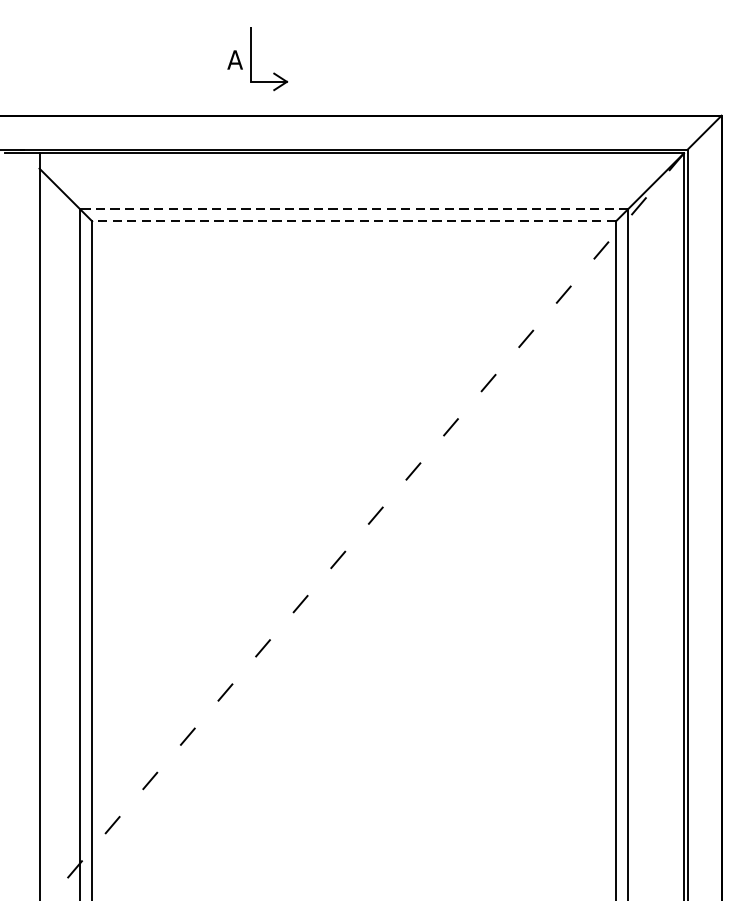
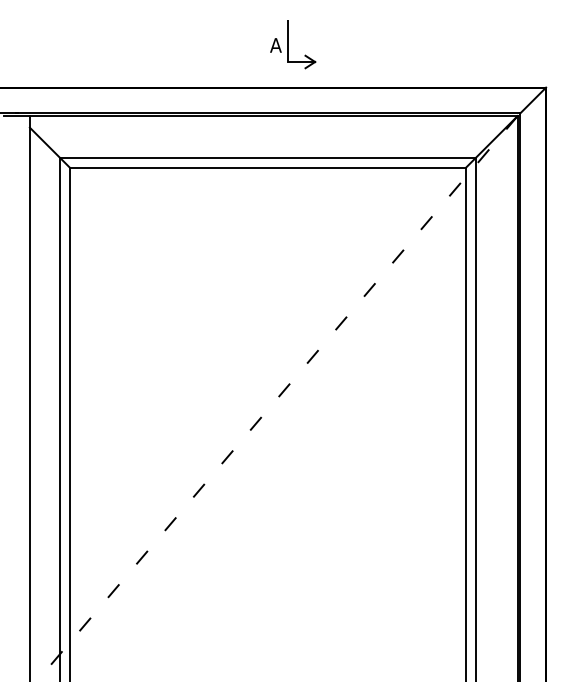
part: (258, 58) -> (293, 44), moved
line: (353, 209) -> (267, 158), dashed -> solid
line: (353, 221) -> (267, 167), dashed -> solid

